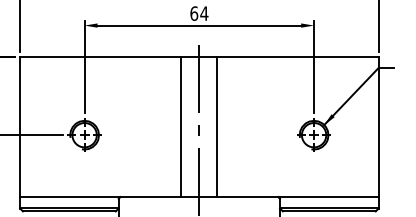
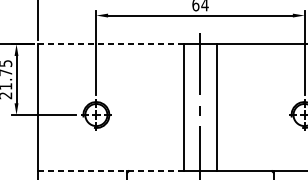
line: (100, 57) -> (110, 44), solid -> dashed
line: (100, 197) -> (110, 171), solid -> dashed

